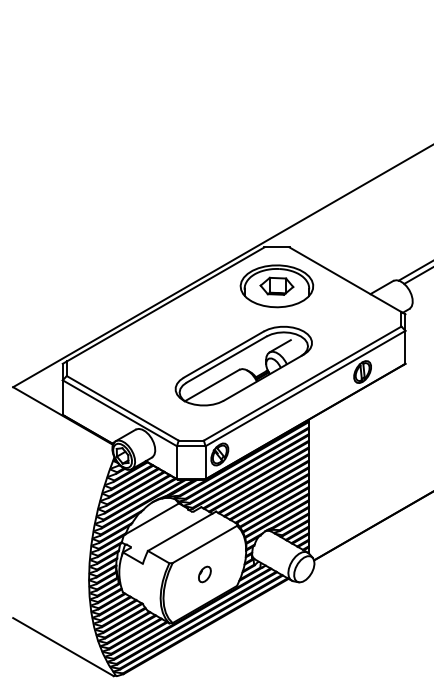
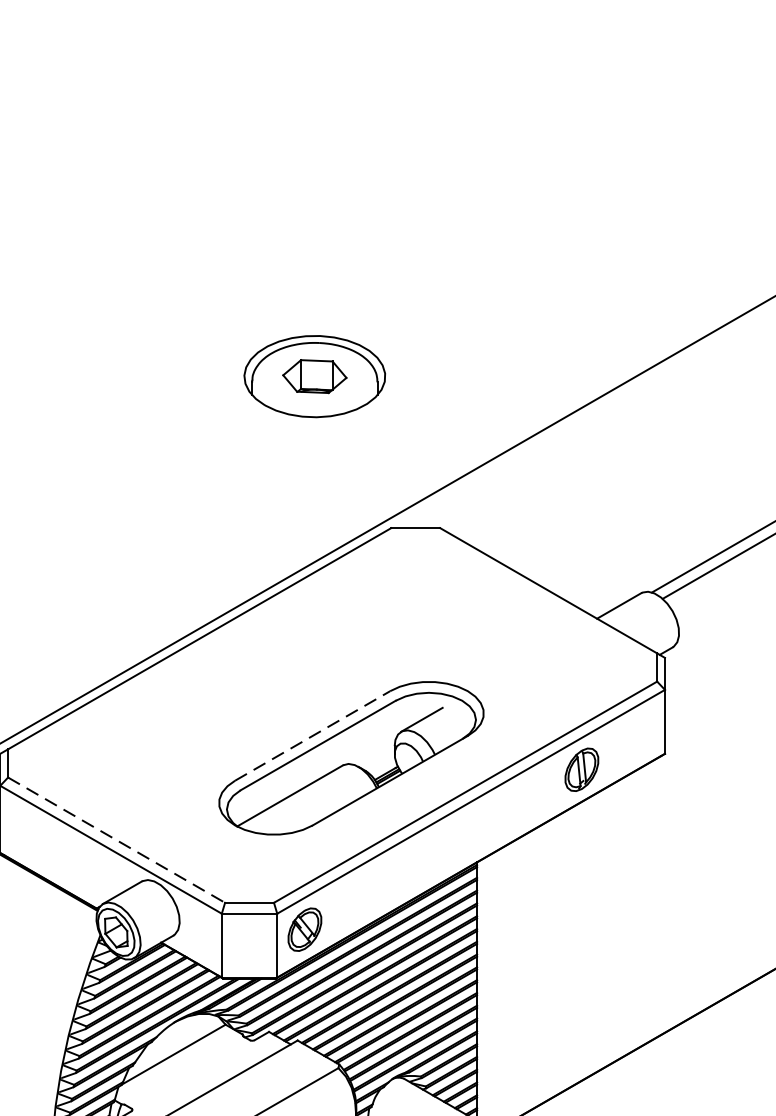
part: (276, 286) -> (313, 376), moved
line: (224, 354) -> (313, 735), solid -> dashed
line: (122, 408) -> (116, 840), solid -> dashed

